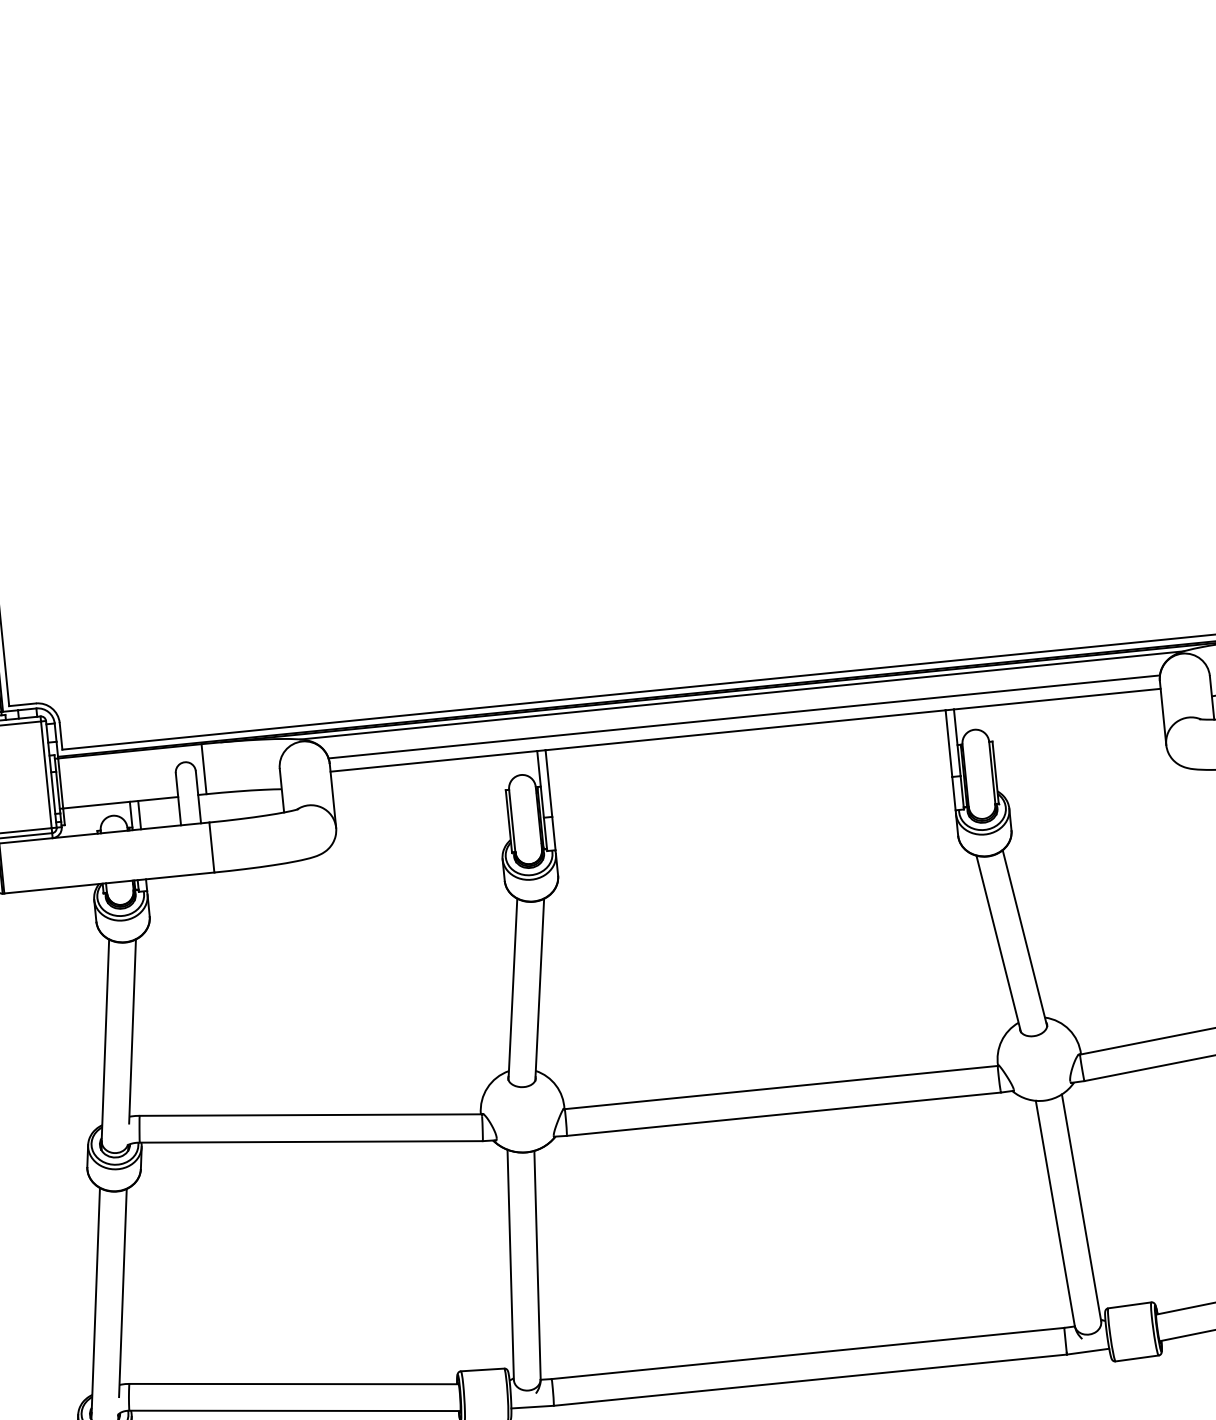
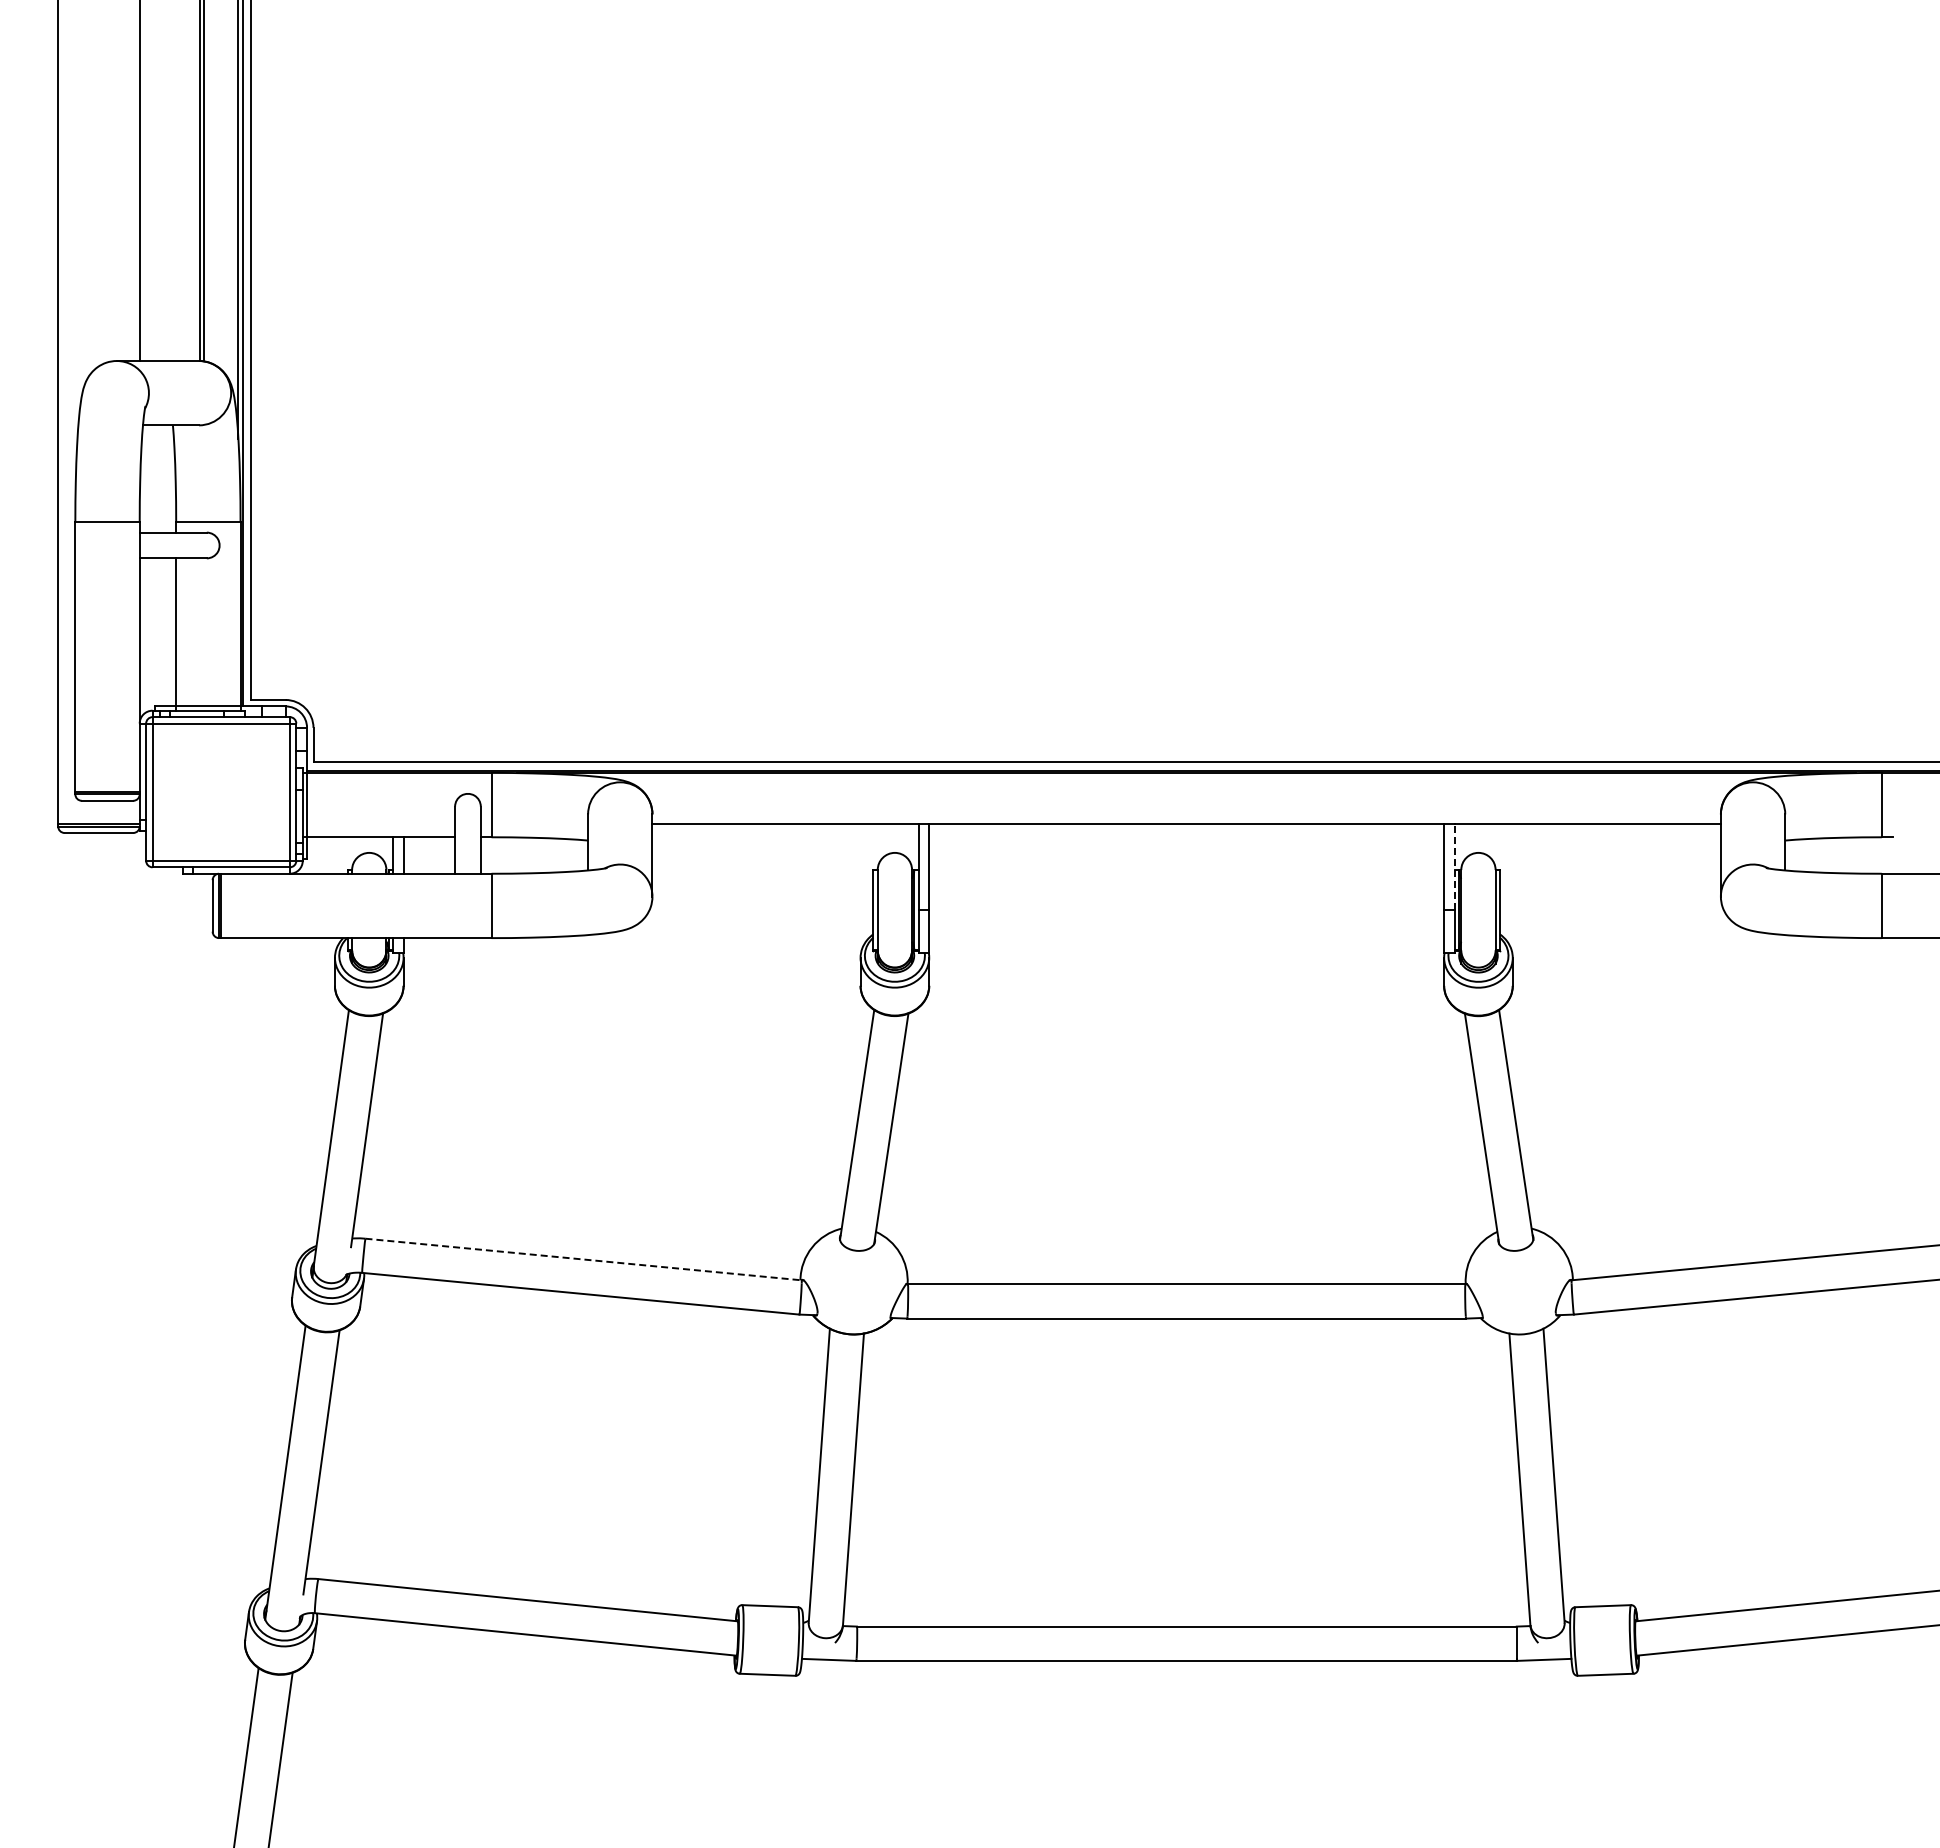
line: (741, 695) -> (1186, 779), removed
line: (744, 717) -> (1186, 807), removed
line: (957, 742) -> (1454, 867), solid -> dashed
line: (311, 1115) -> (584, 1259), solid -> dashed

